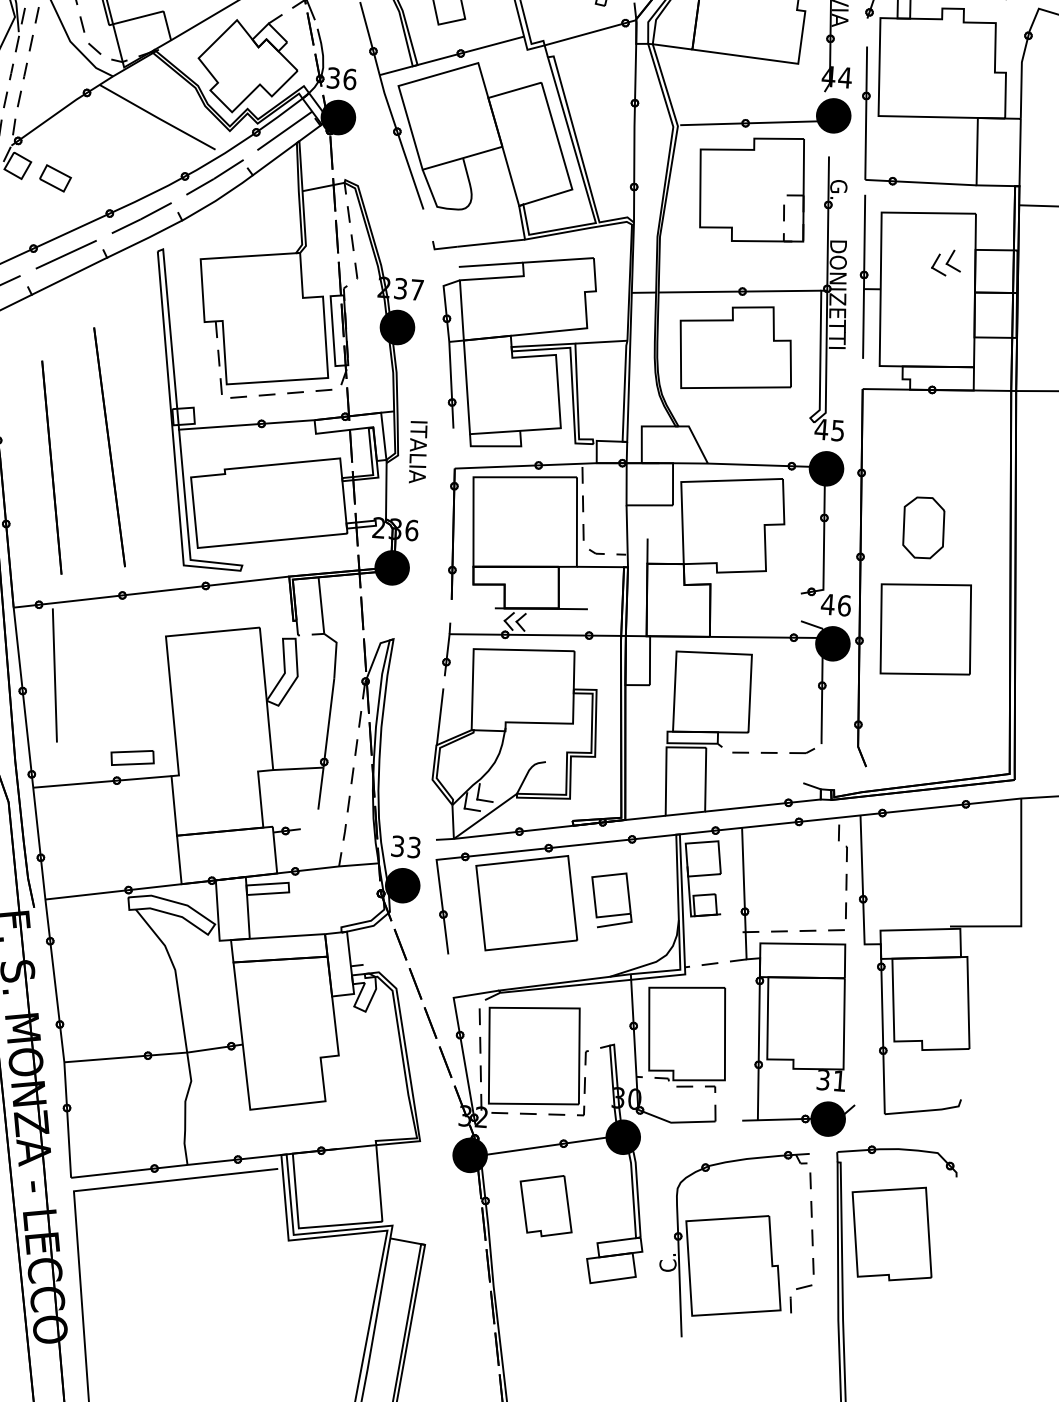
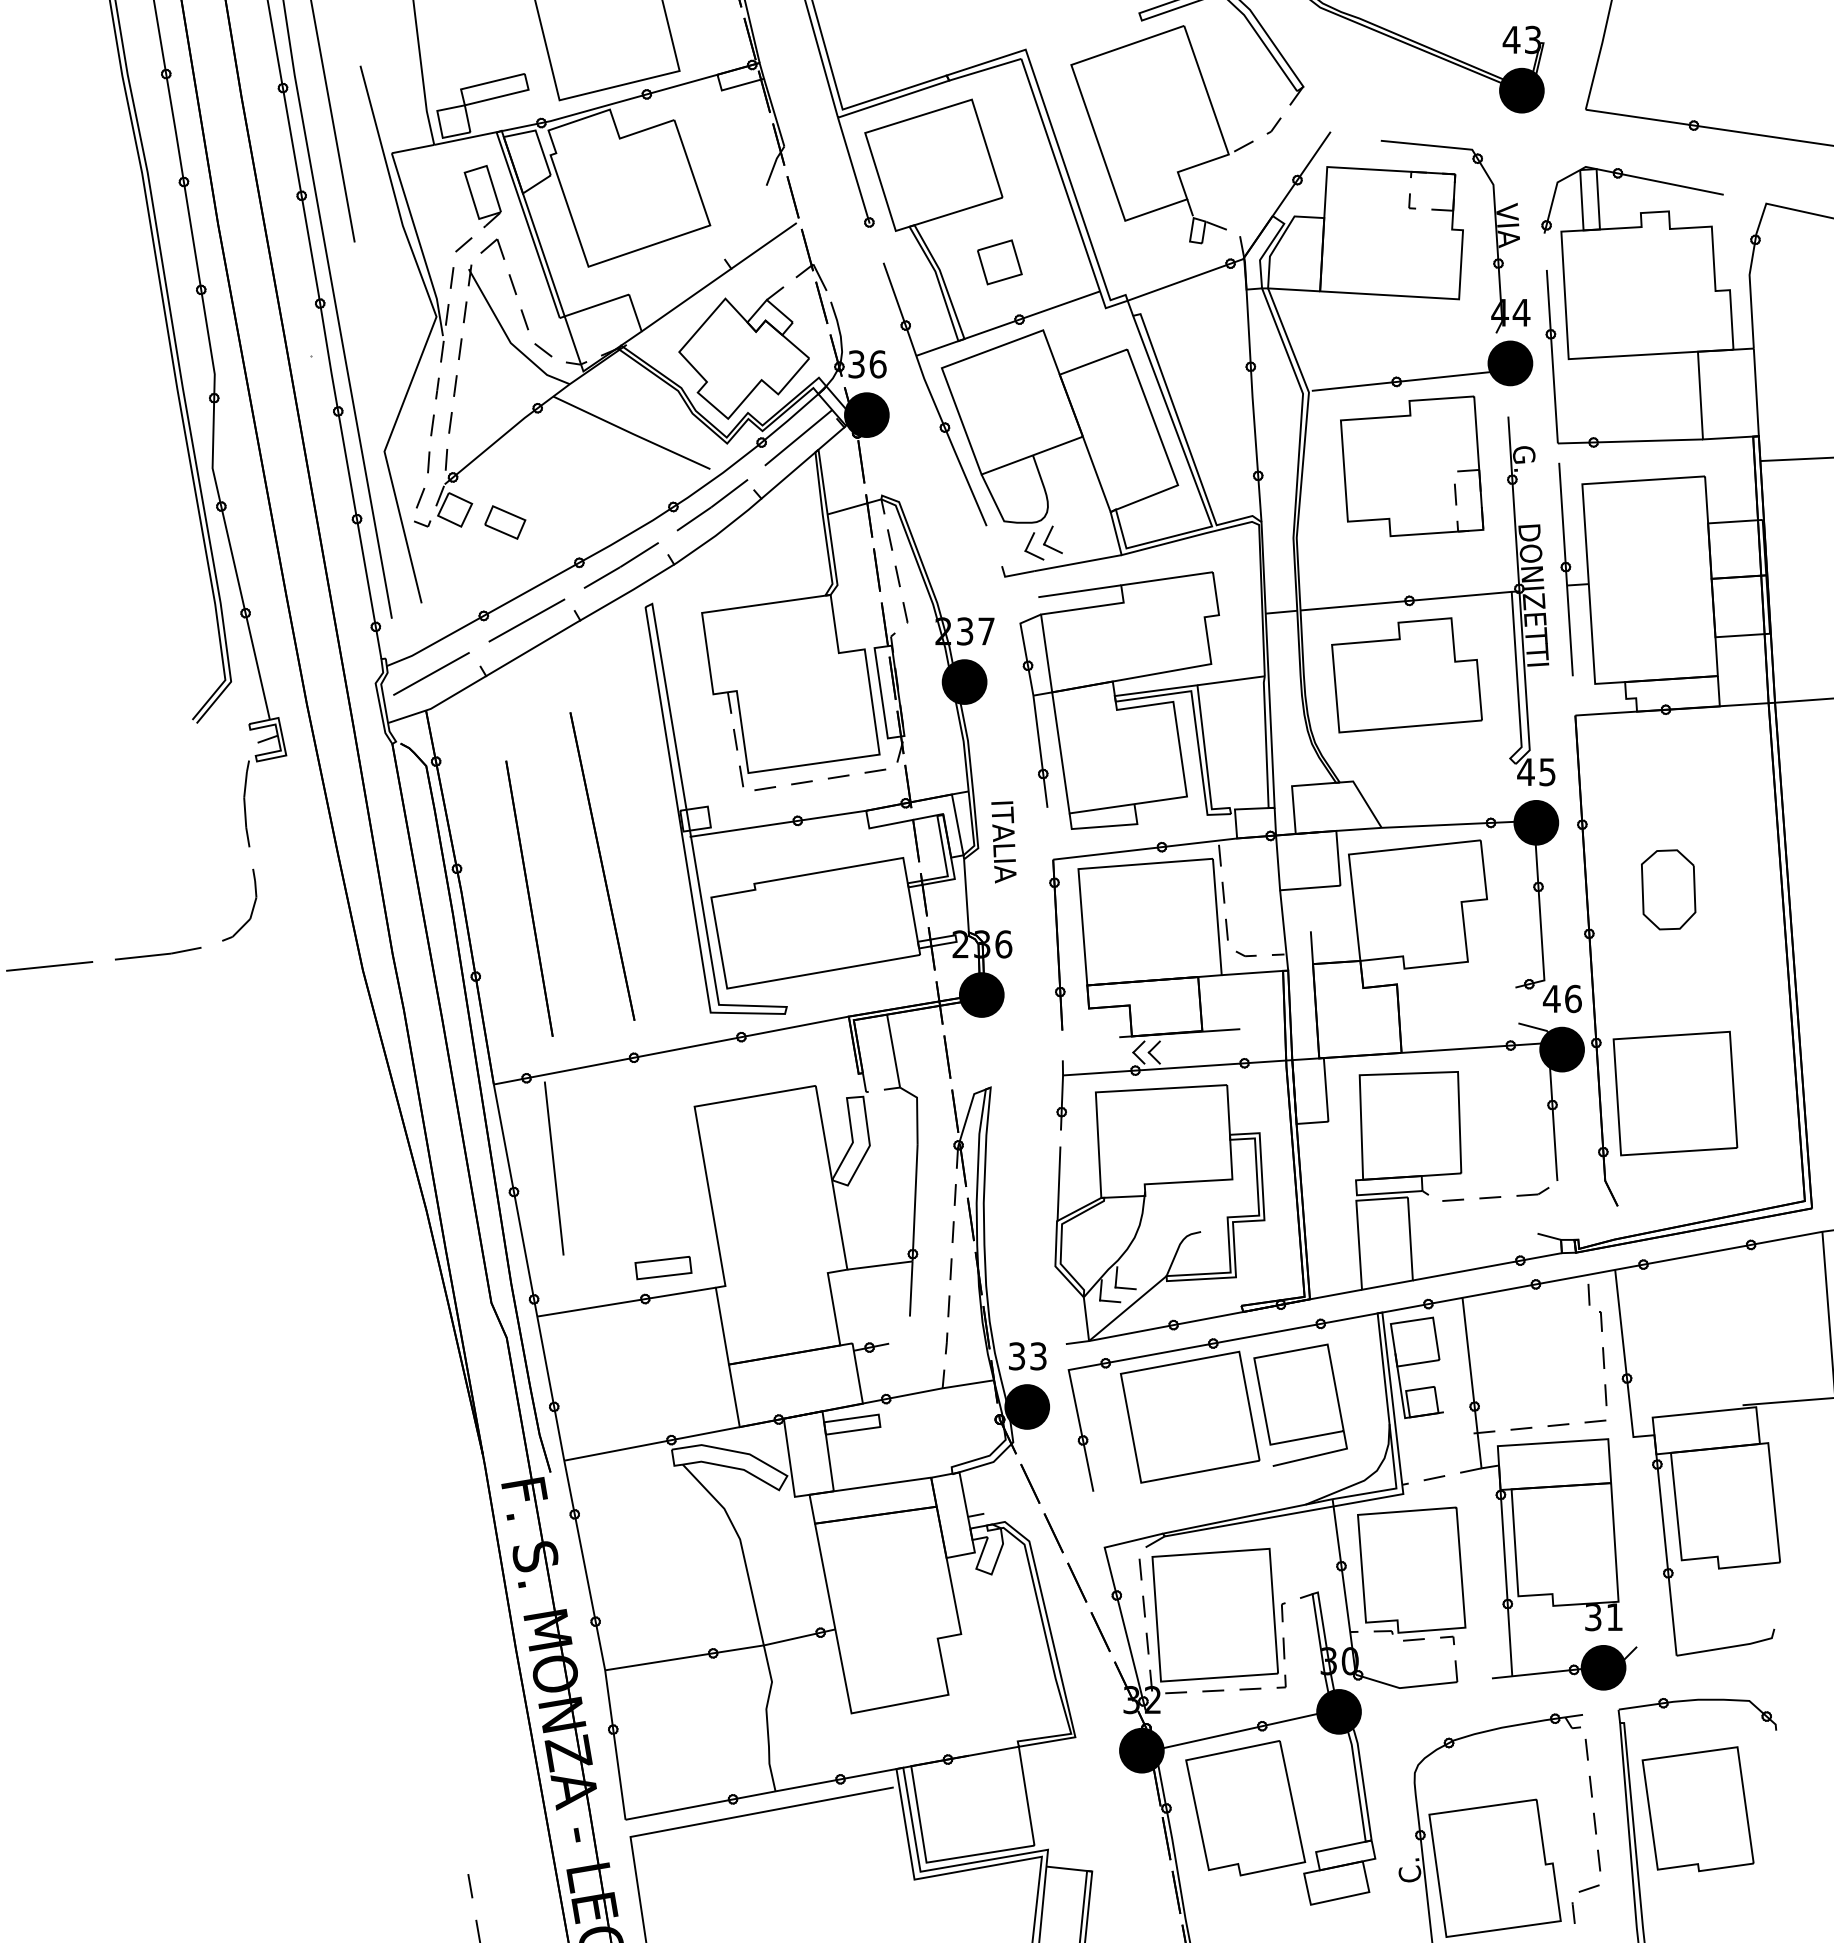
part: (946, 262) -> (1043, 542), moved
part: (925, 629) -> (1675, 1093), moved
part: (611, 899) -> (1300, 1404), size x1.67
part: (546, 1205) -> (1245, 1808), size x1.67

